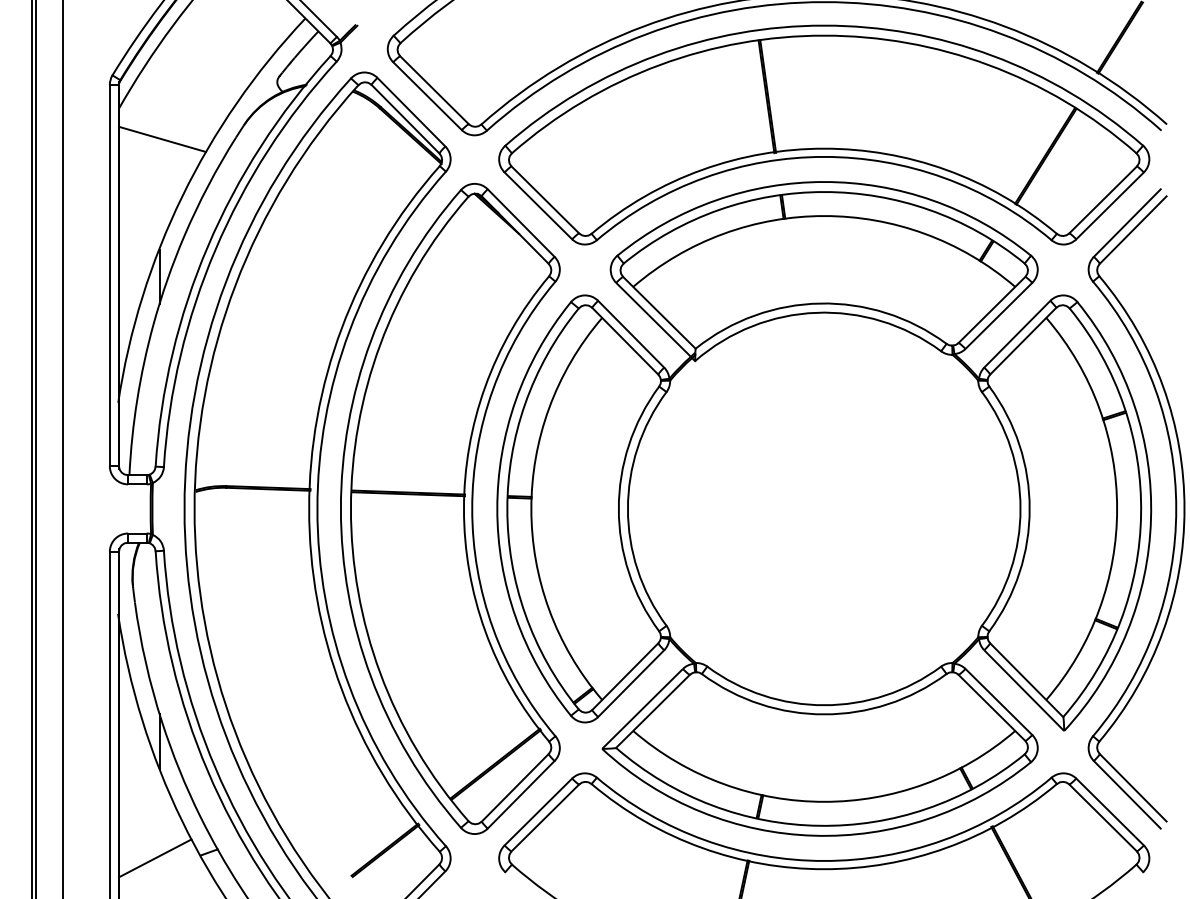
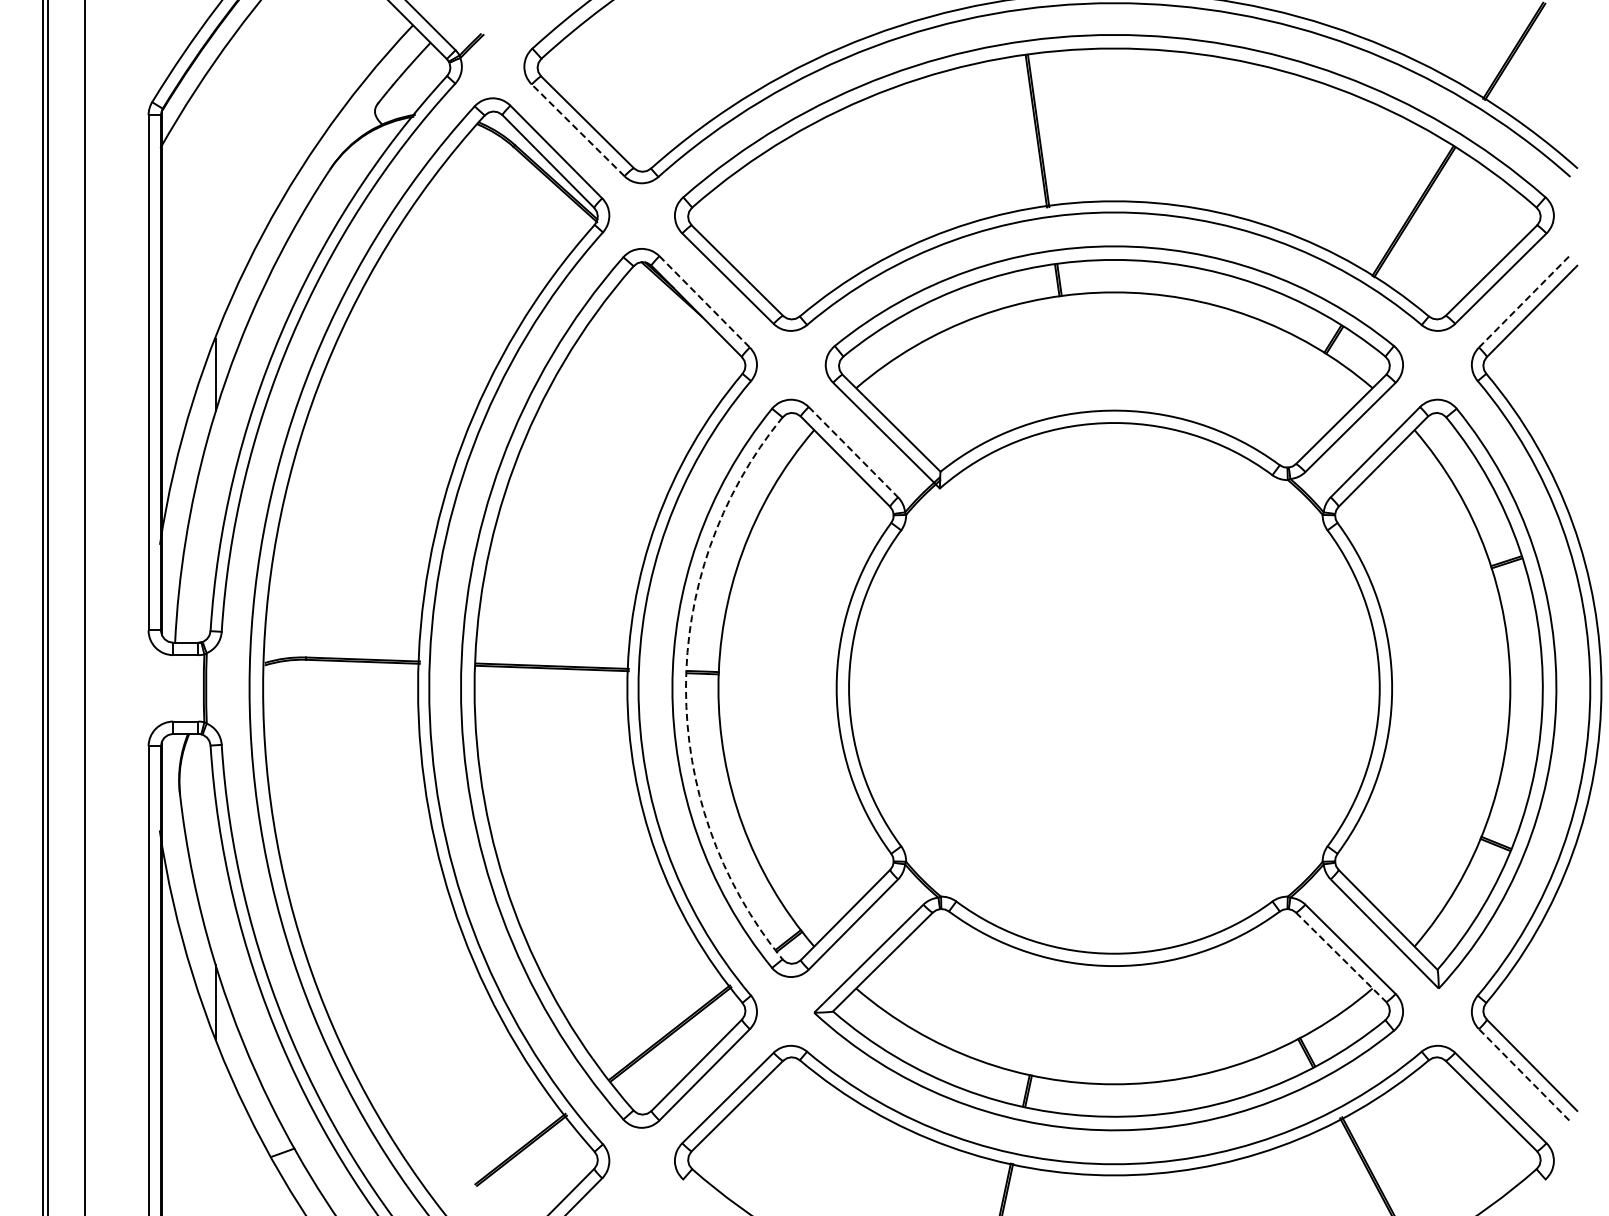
line: (427, 95) -> (577, 129), solid -> dashed
line: (162, 139) -> (219, 188), removed
line: (1127, 222) -> (1524, 301), solid -> dashed
line: (521, 223) -> (705, 302), solid -> dashed
line: (631, 334) -> (853, 452), solid -> dashed
arc: (506, 509) -> (685, 688), solid -> dashed
line: (992, 708) -> (1341, 957), solid -> dashed
line: (1126, 794) -> (1523, 1074), solid -> dashed
line: (154, 858) -> (209, 1160), removed

